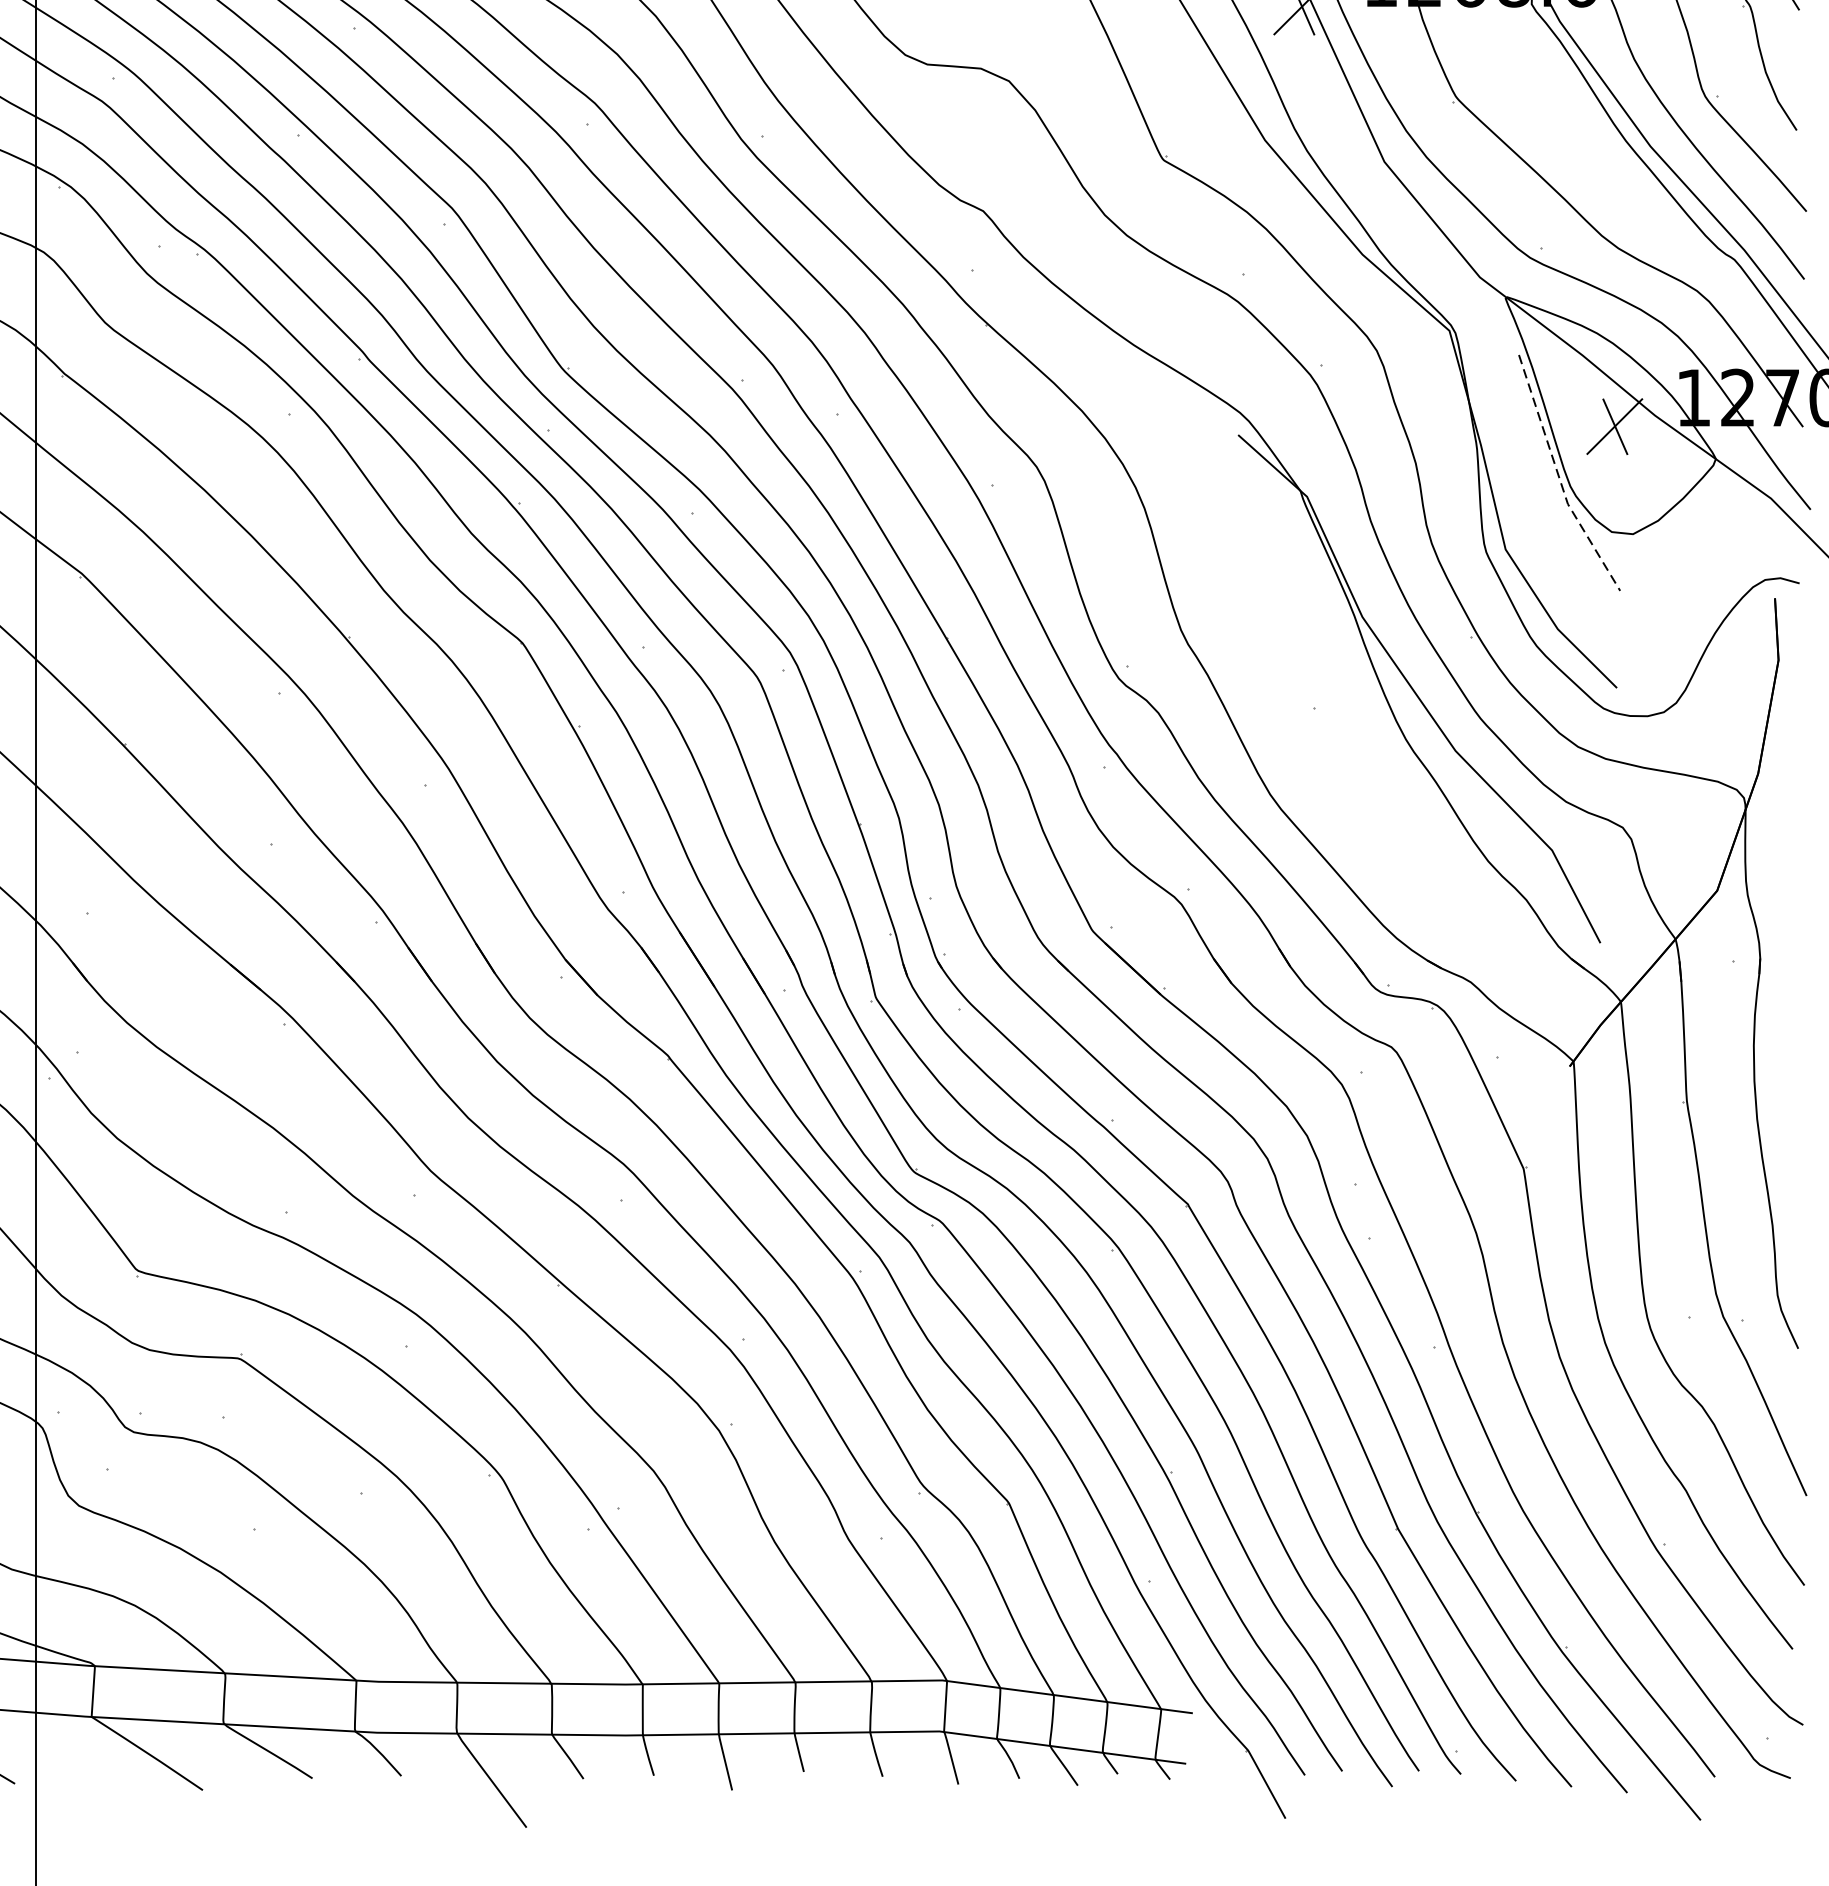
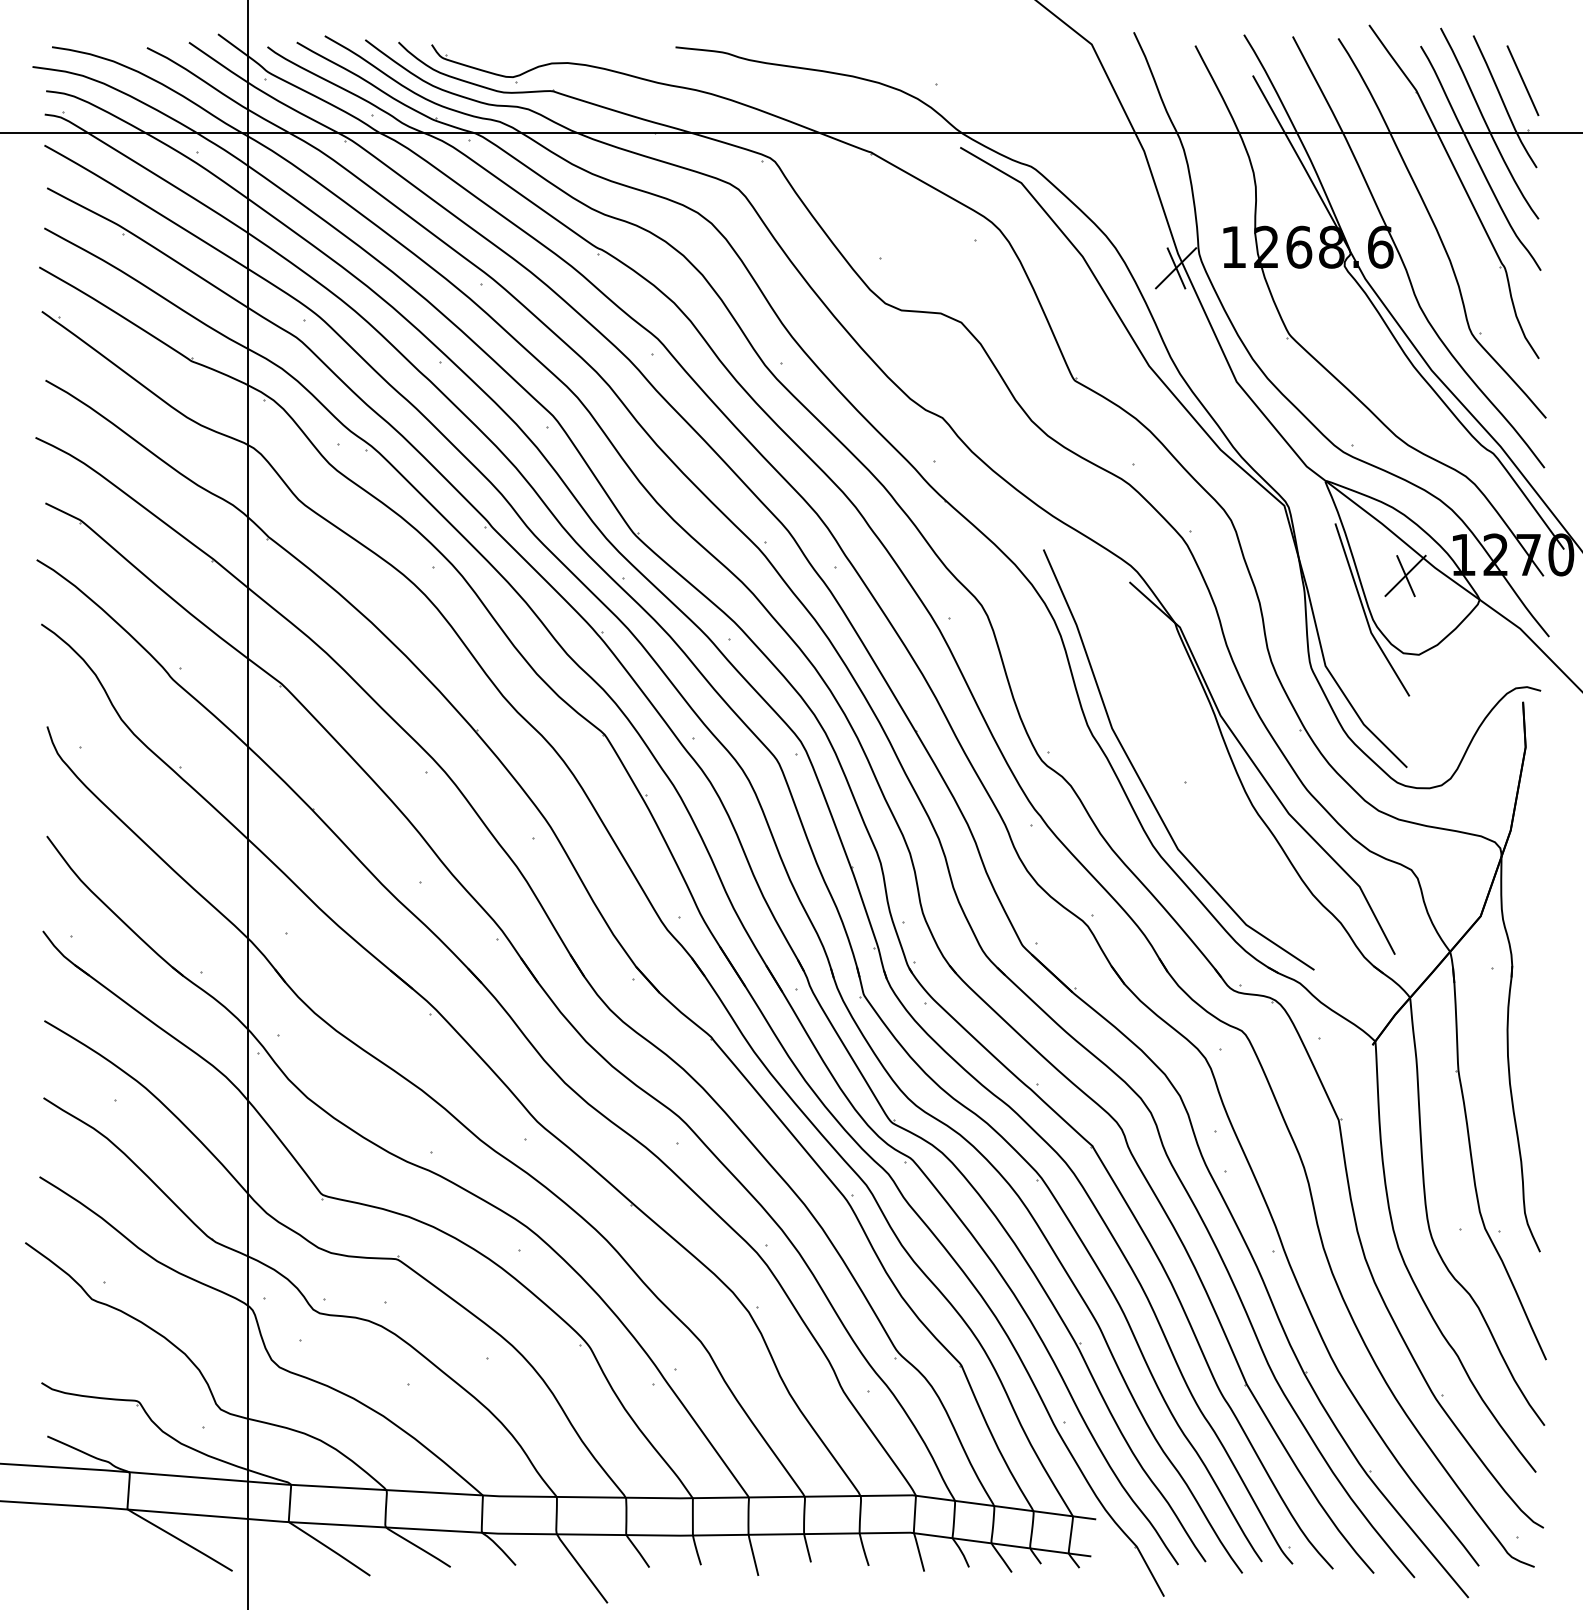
line: (1560, 477) -> (1365, 613), dashed -> solid
curve: (1255, 706) -> (1142, 781), added

